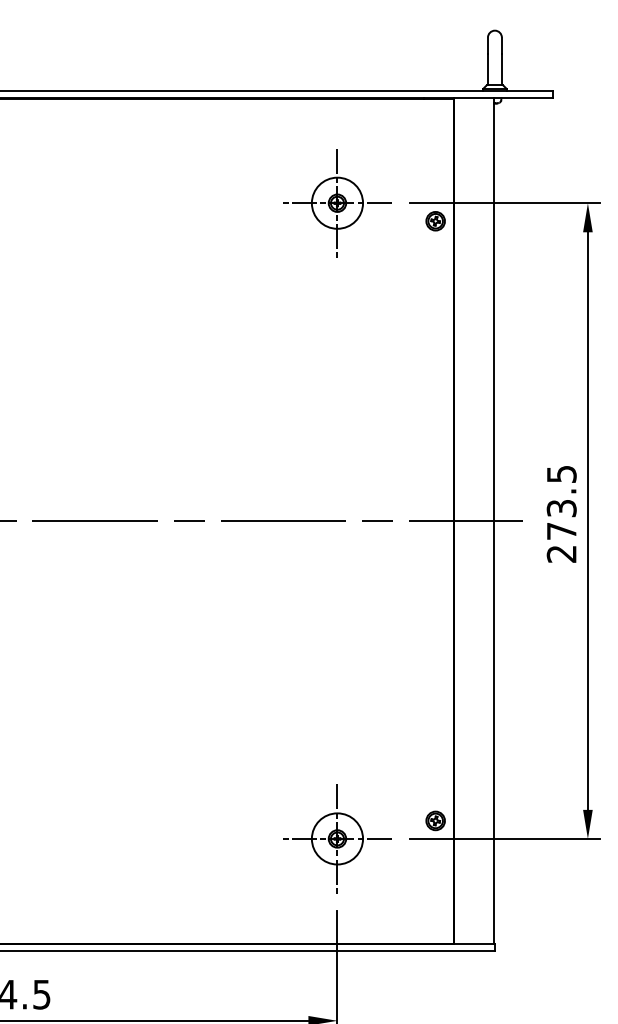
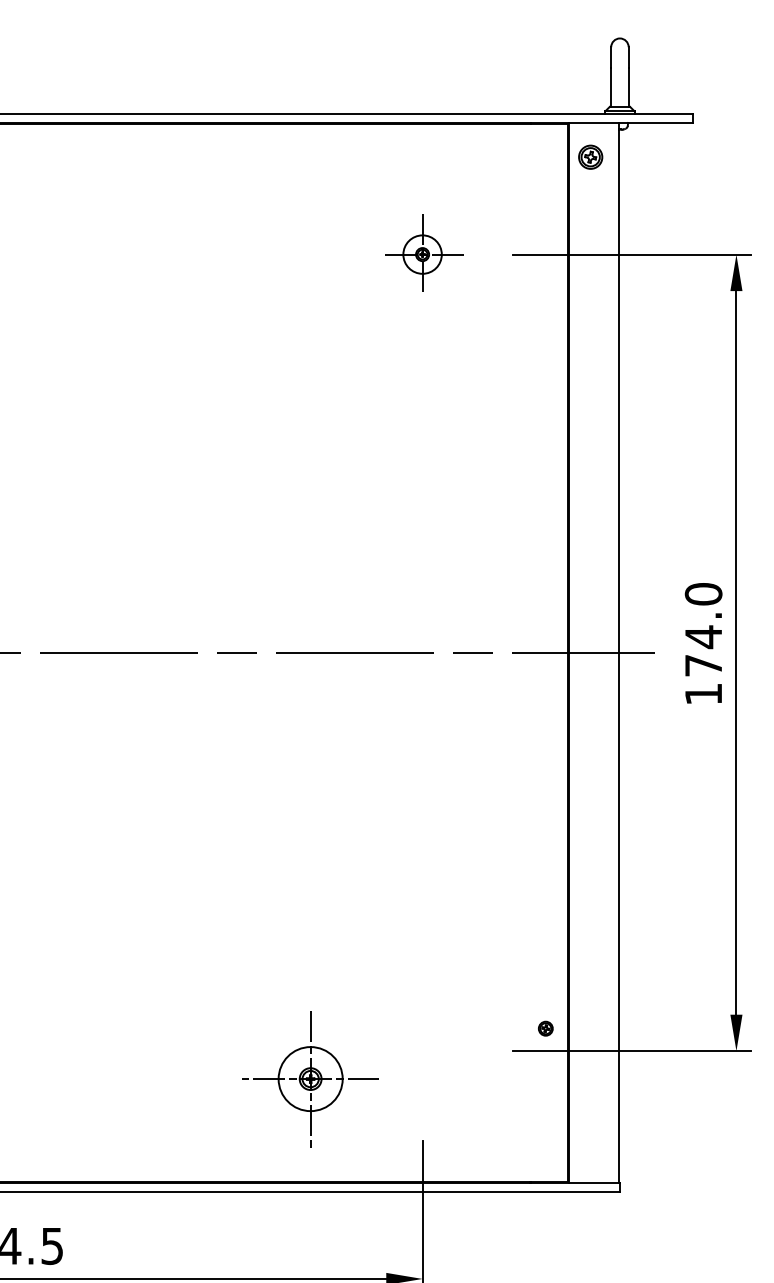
part: (337, 203) -> (422, 254), size x0.6
part: (435, 220) -> (590, 156), moved
text: (561, 514) -> (703, 644), 273.5 -> 174.0
part: (435, 820) -> (545, 1028), size x0.6
part: (337, 839) -> (310, 1079), moved

